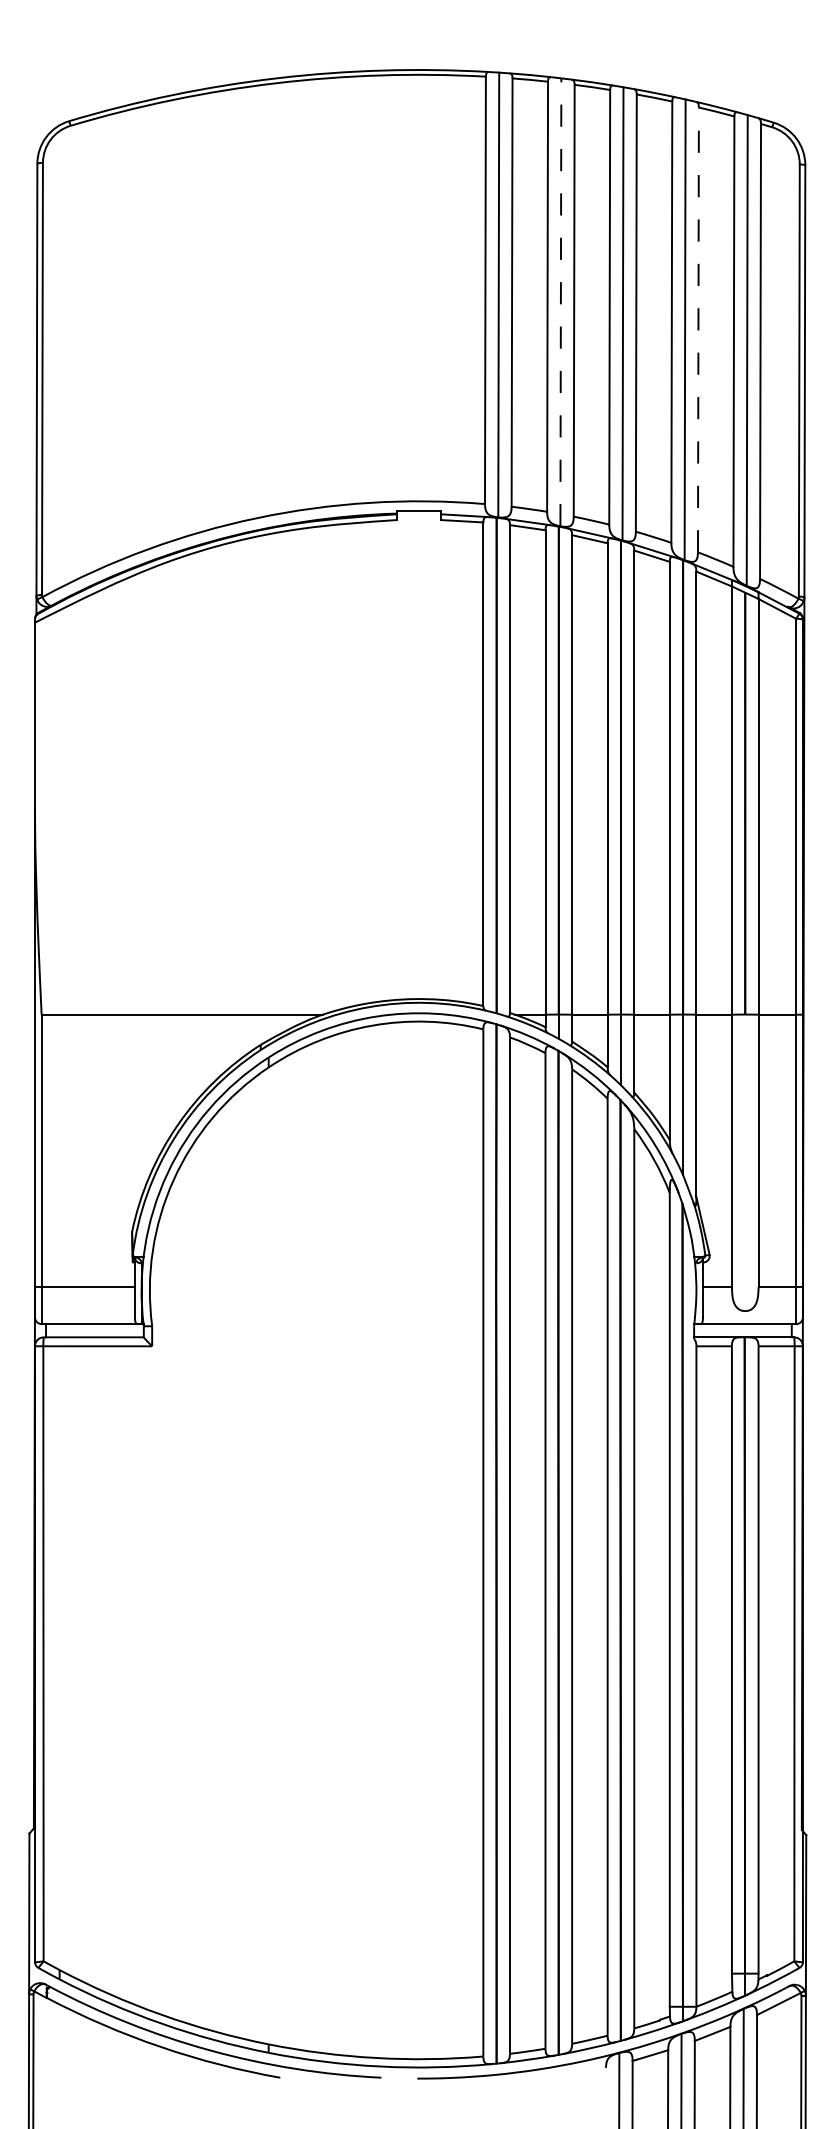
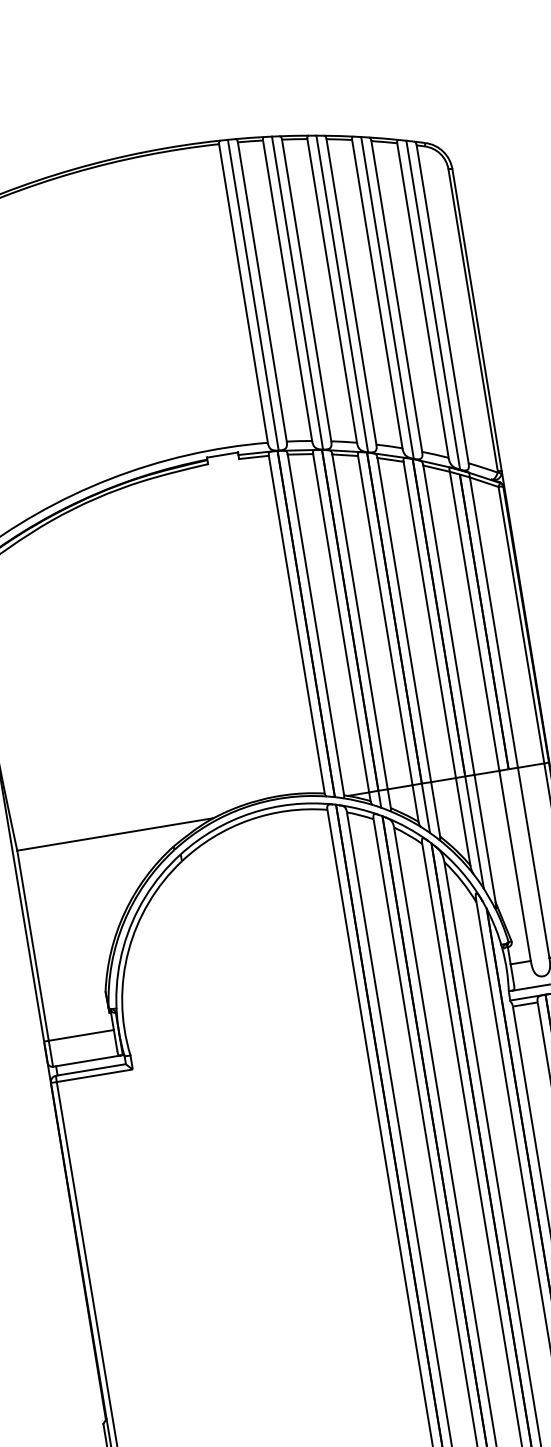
line: (560, 302) -> (297, 293), dashed -> solid
line: (698, 329) -> (396, 296), dashed -> solid

